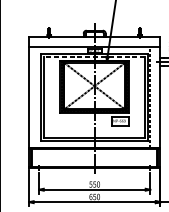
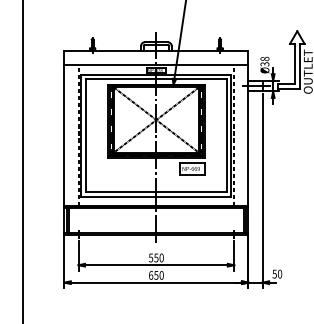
line: (94, 57) -> (156, 79), dashed -> solid
line: (39, 97) -> (78, 135), added

